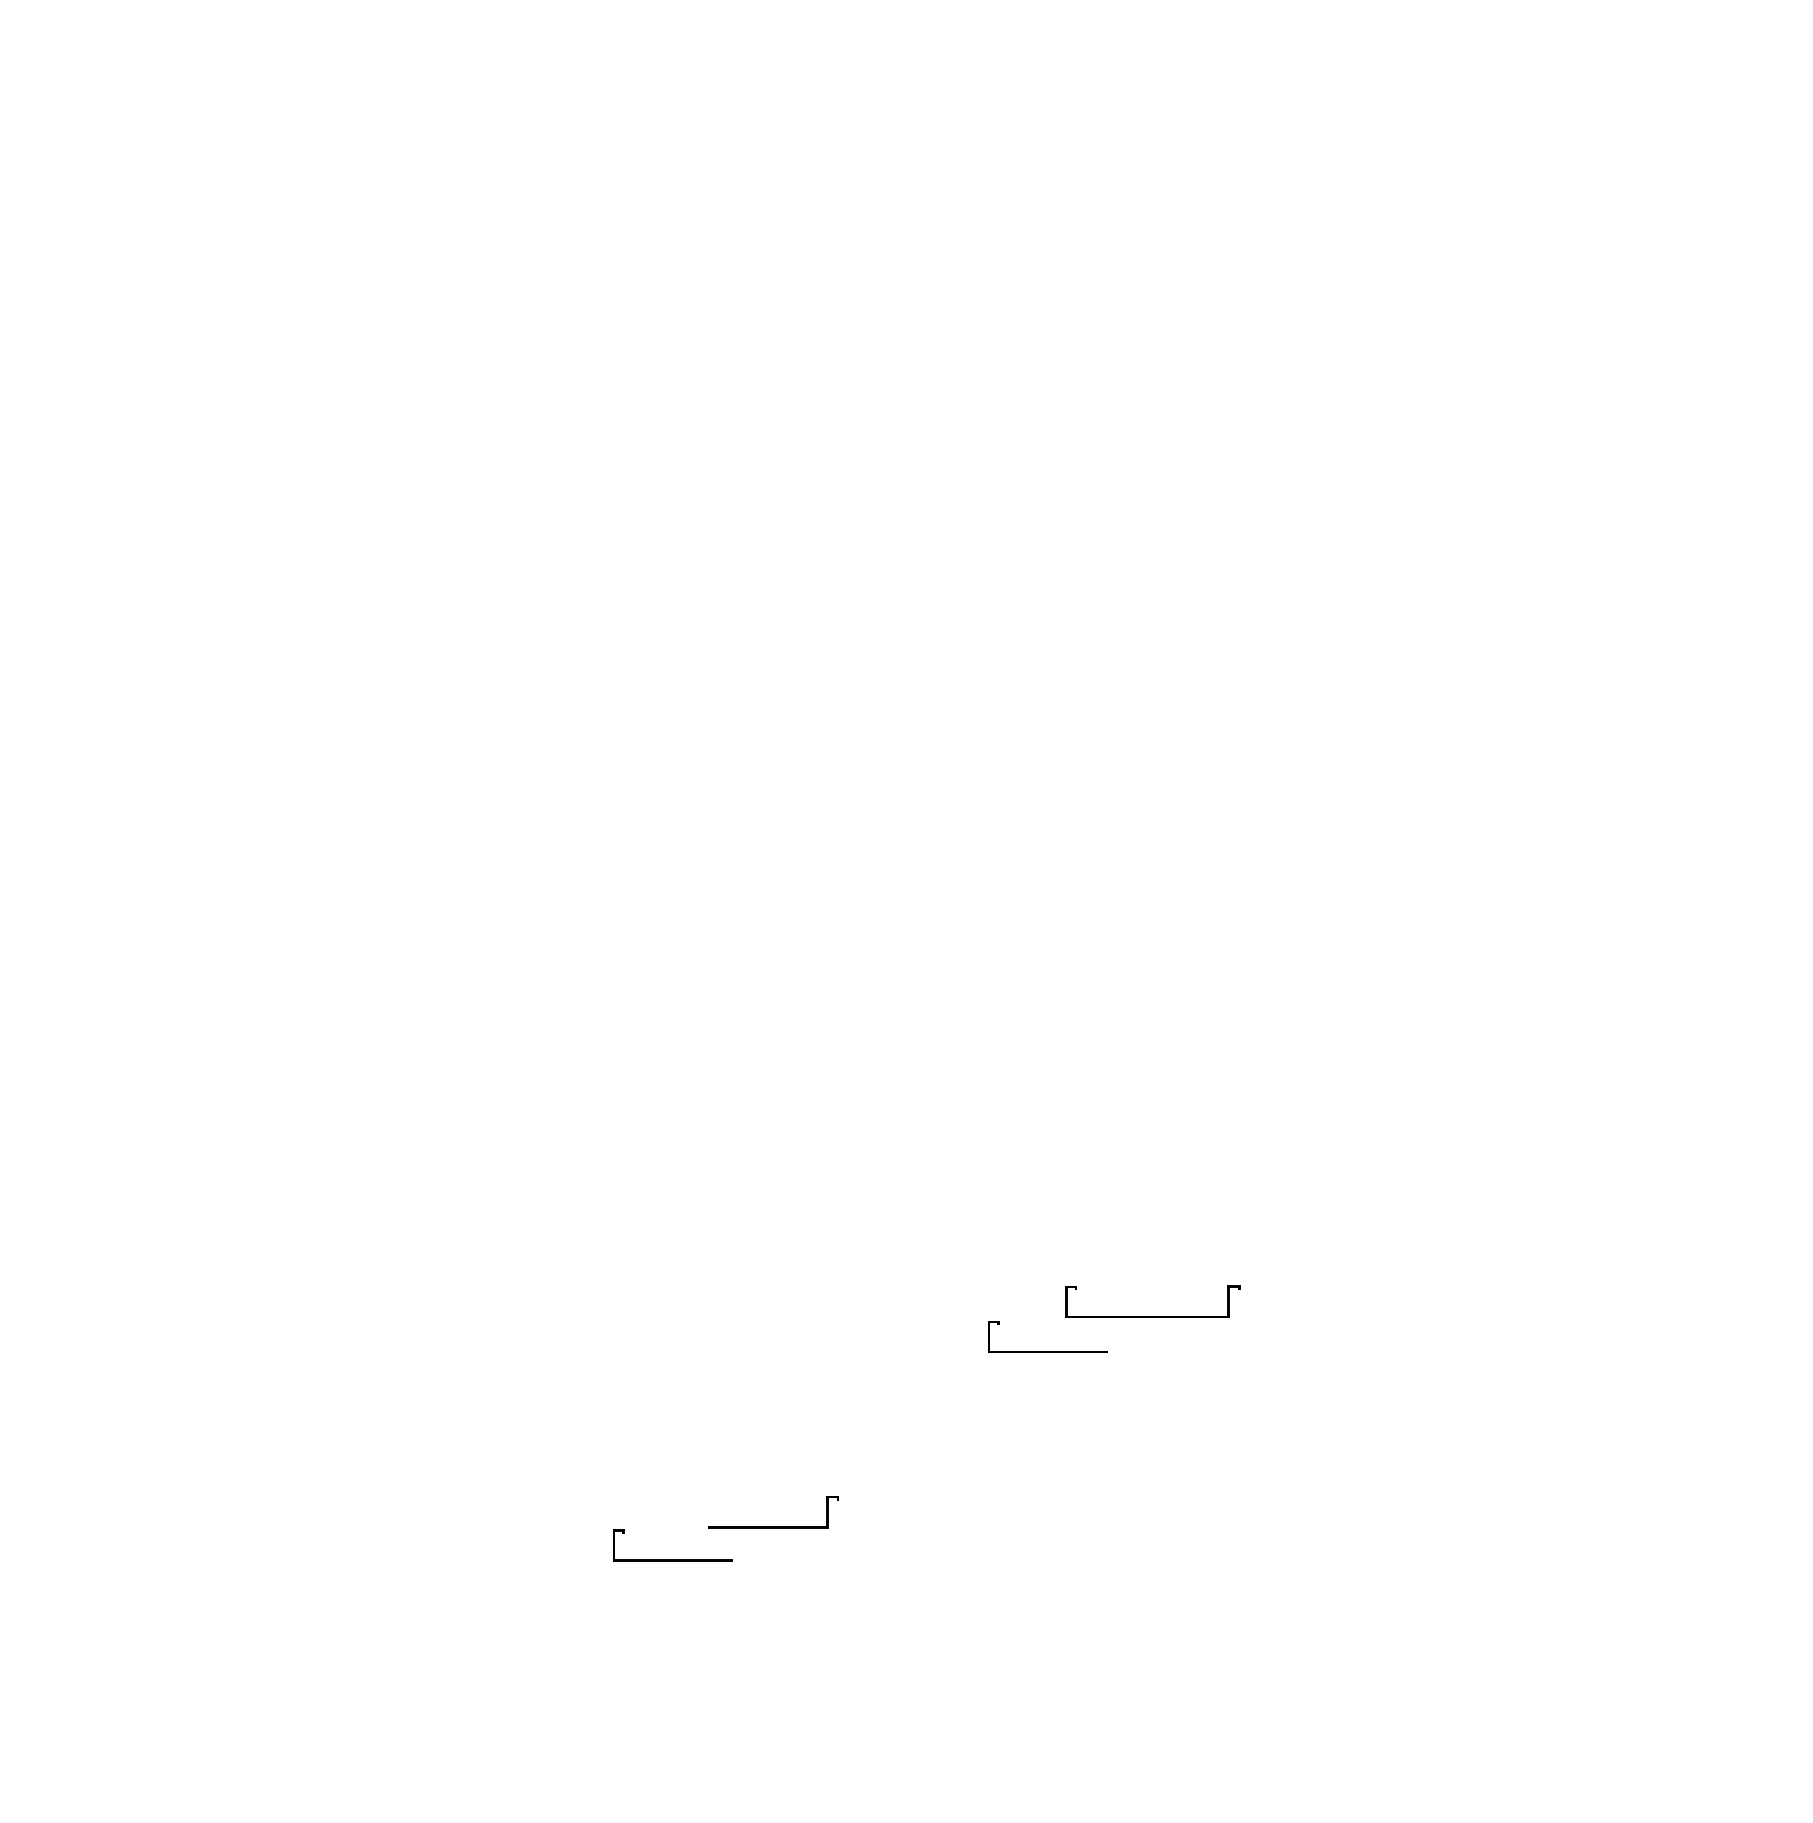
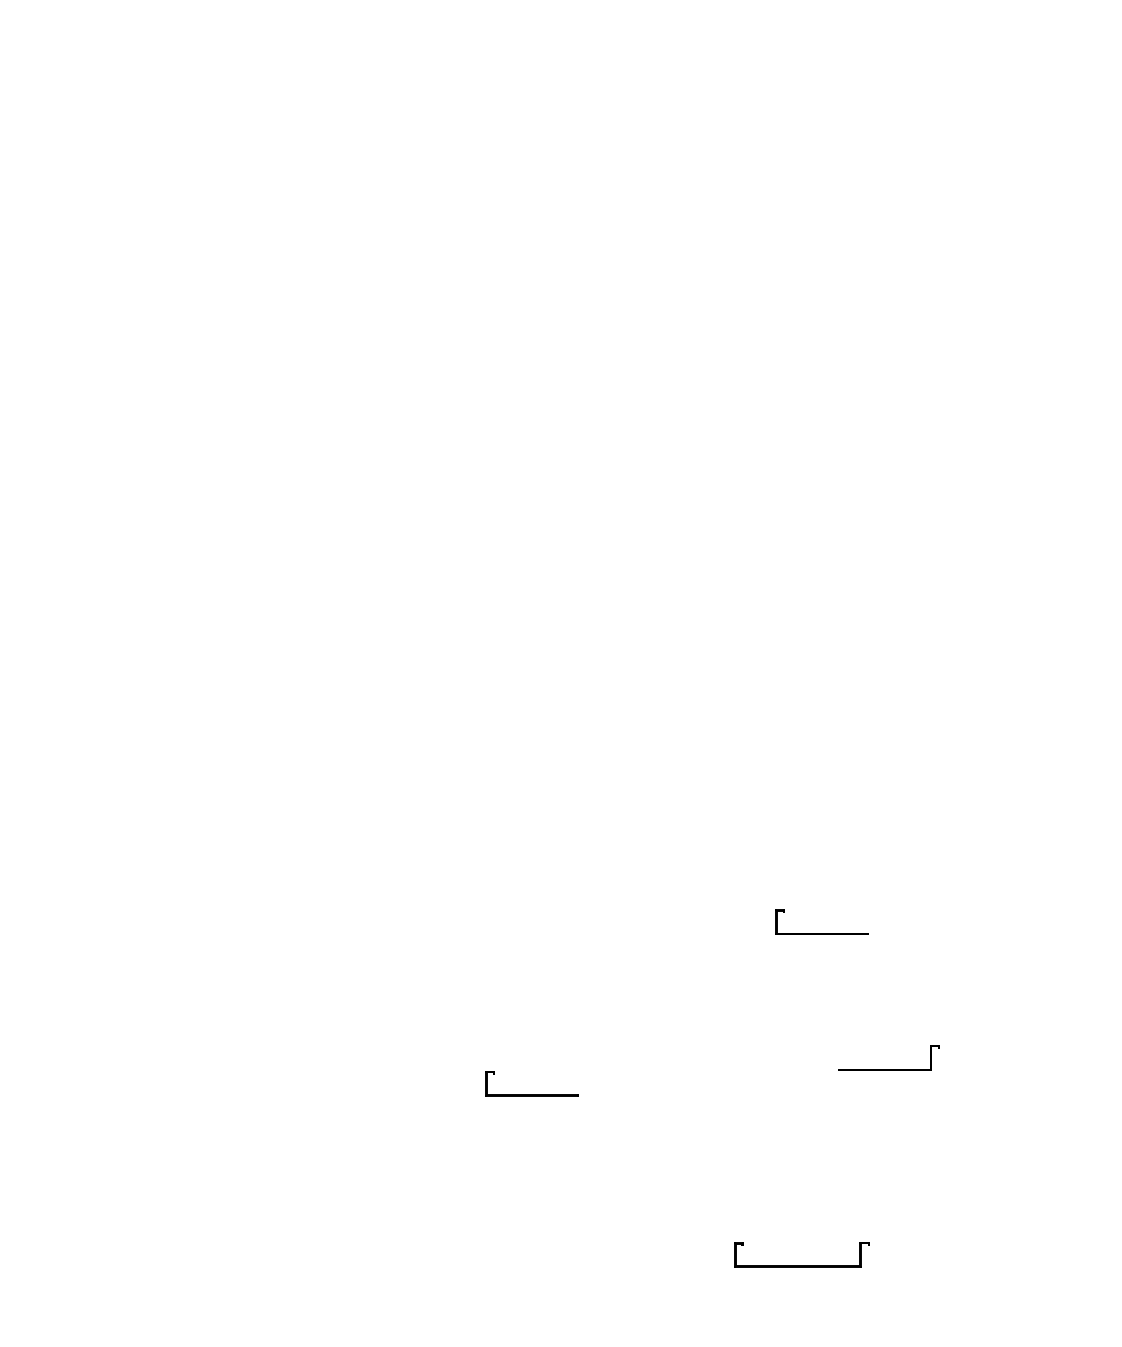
part: (1152, 1316) -> (801, 1266), moved
part: (773, 1526) -> (889, 1068), moved

